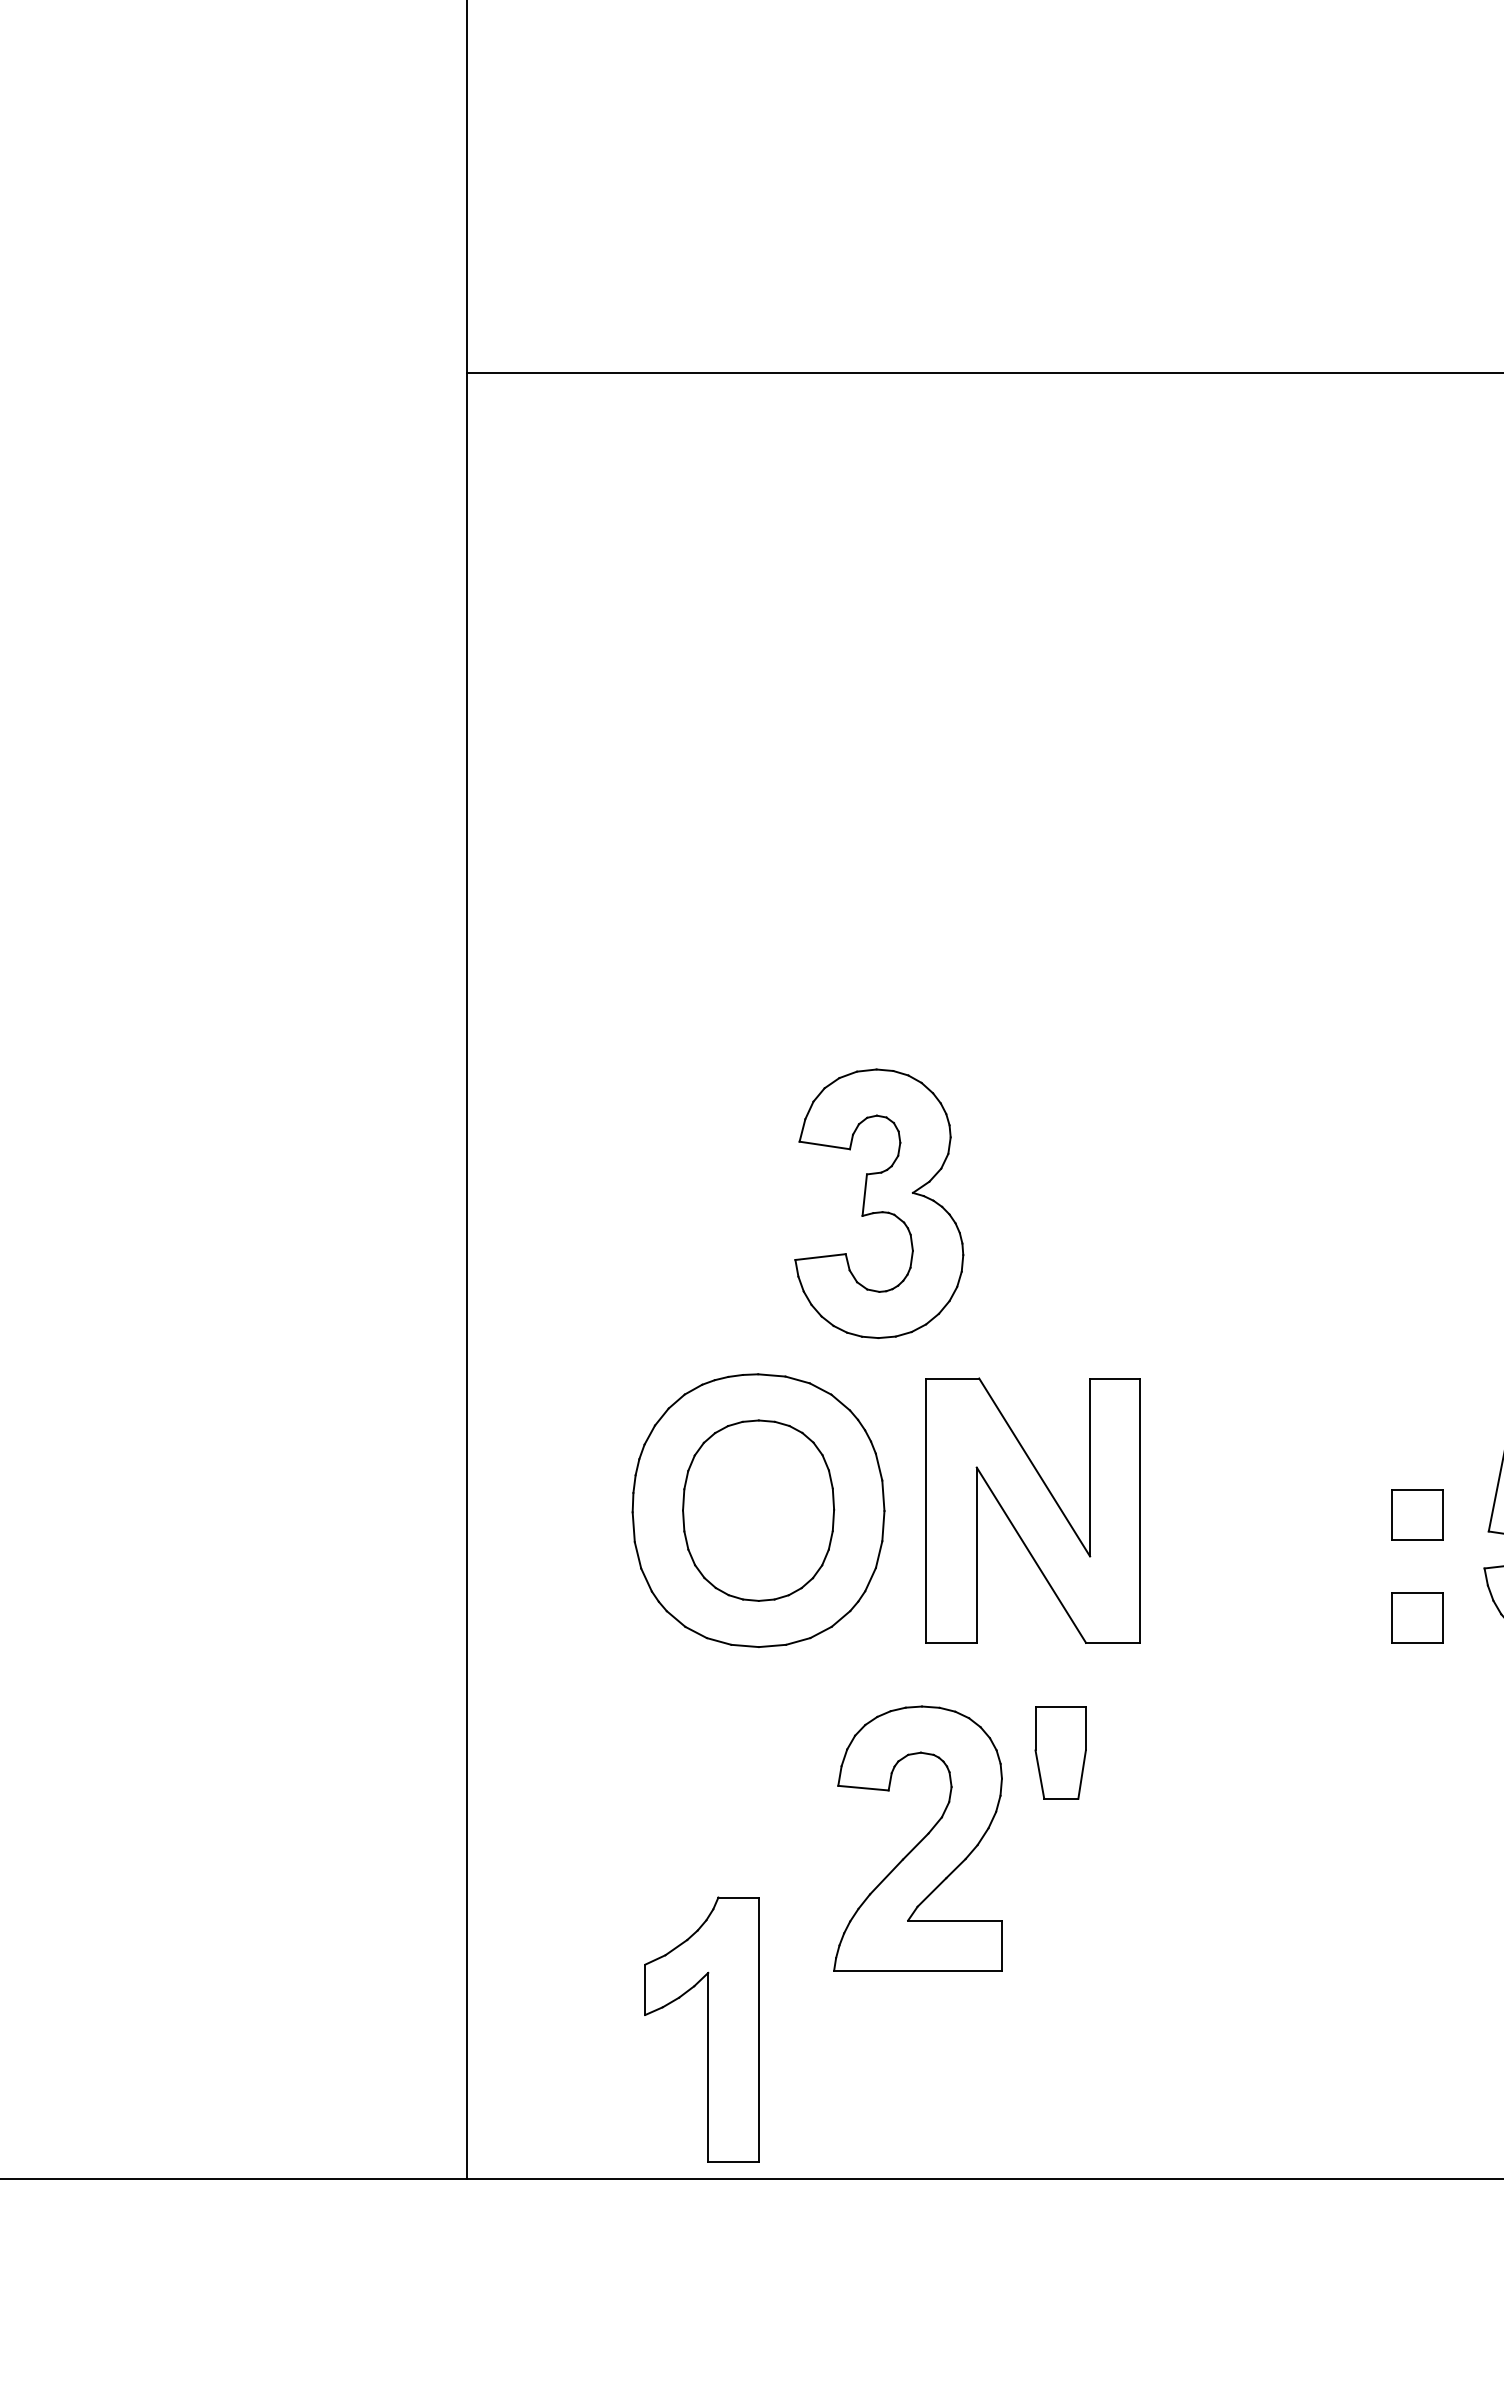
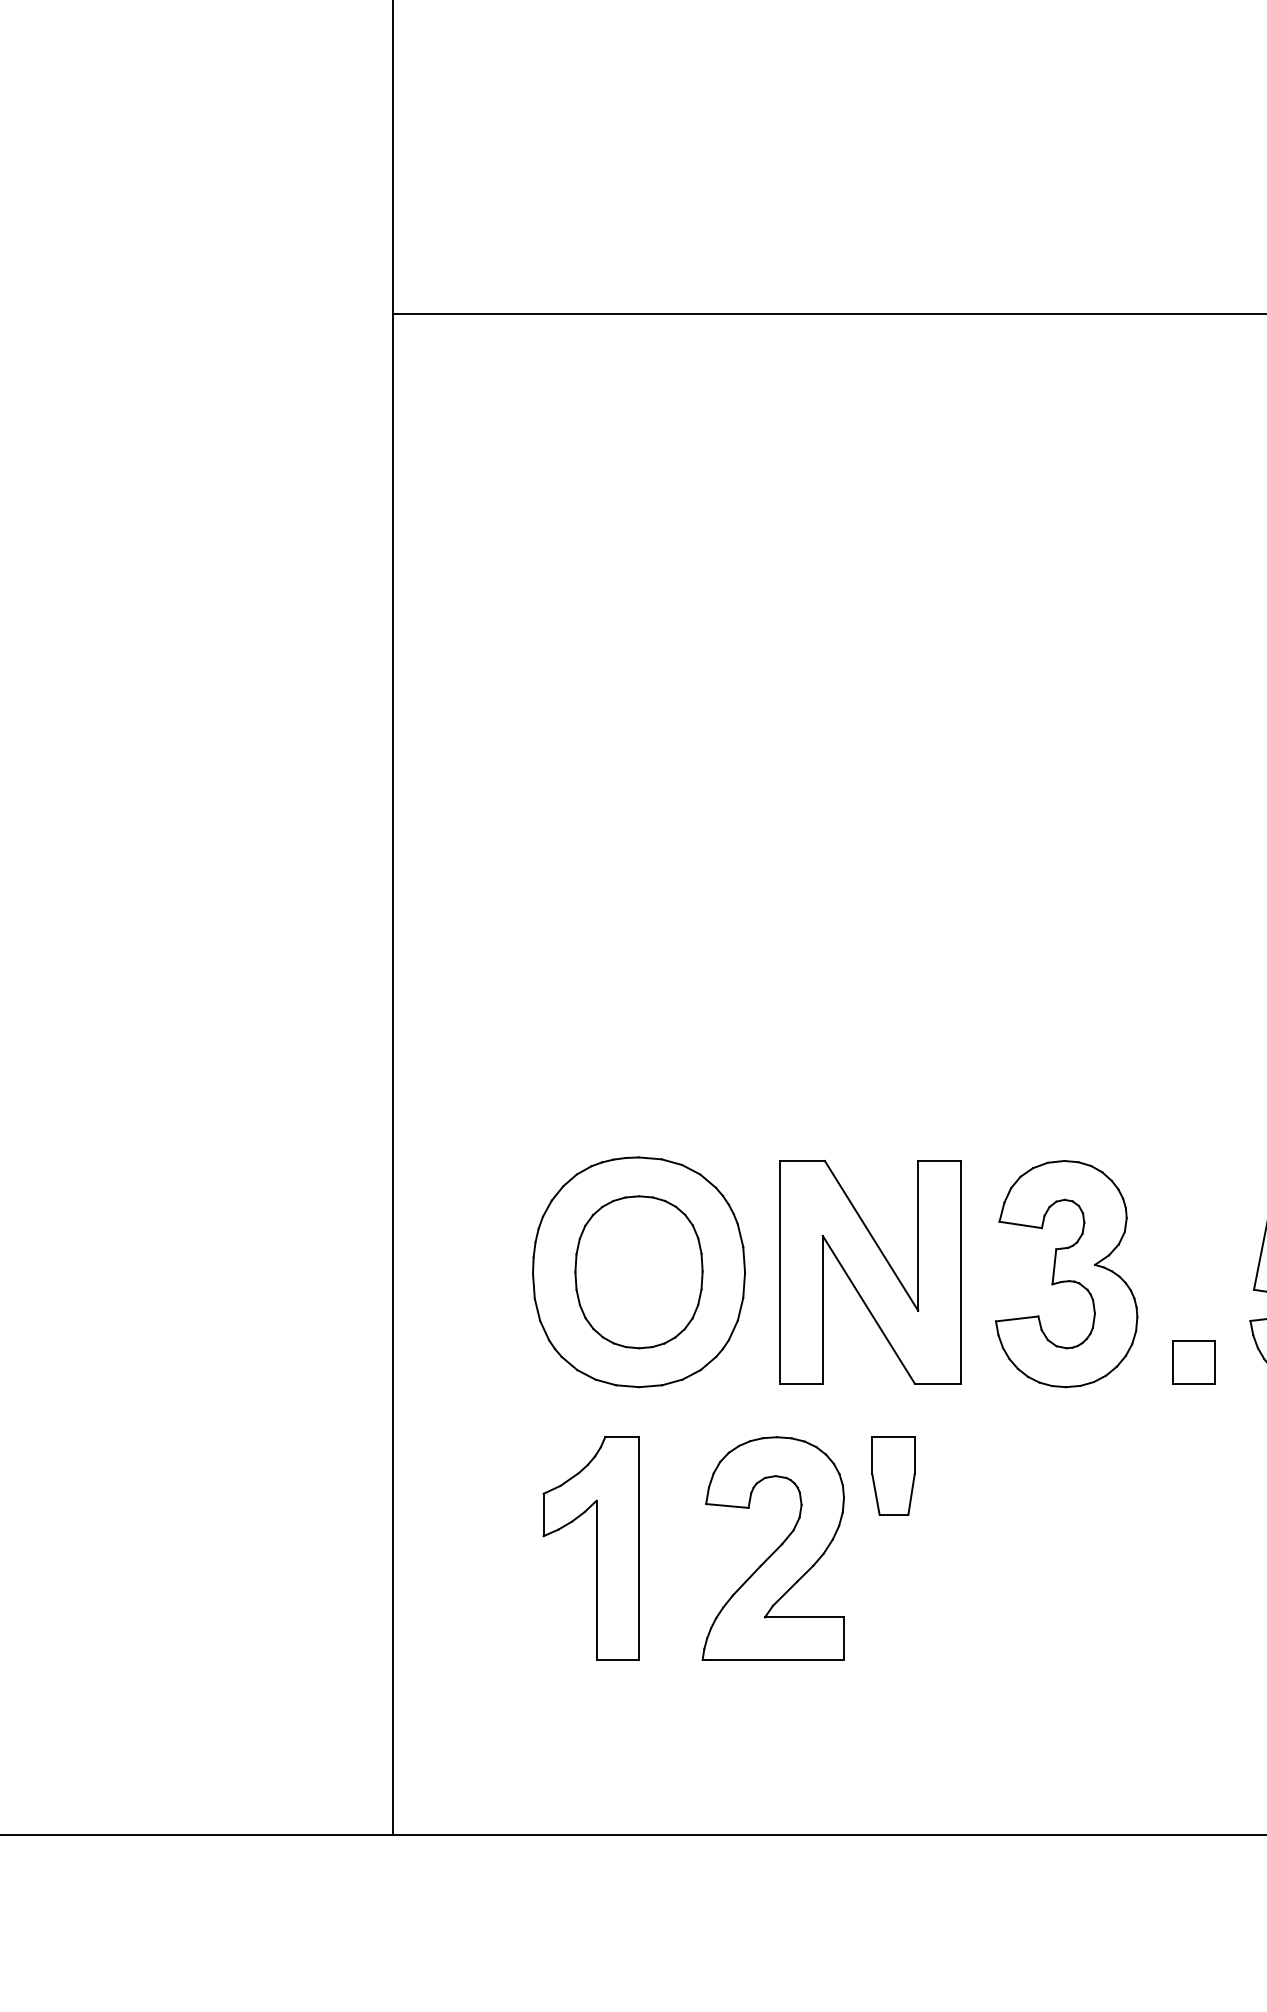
part: (879, 1203) -> (1066, 1273), moved
part: (1417, 1514) -> (1193, 1275), removed
part: (701, 2029) -> (590, 1548), moved

